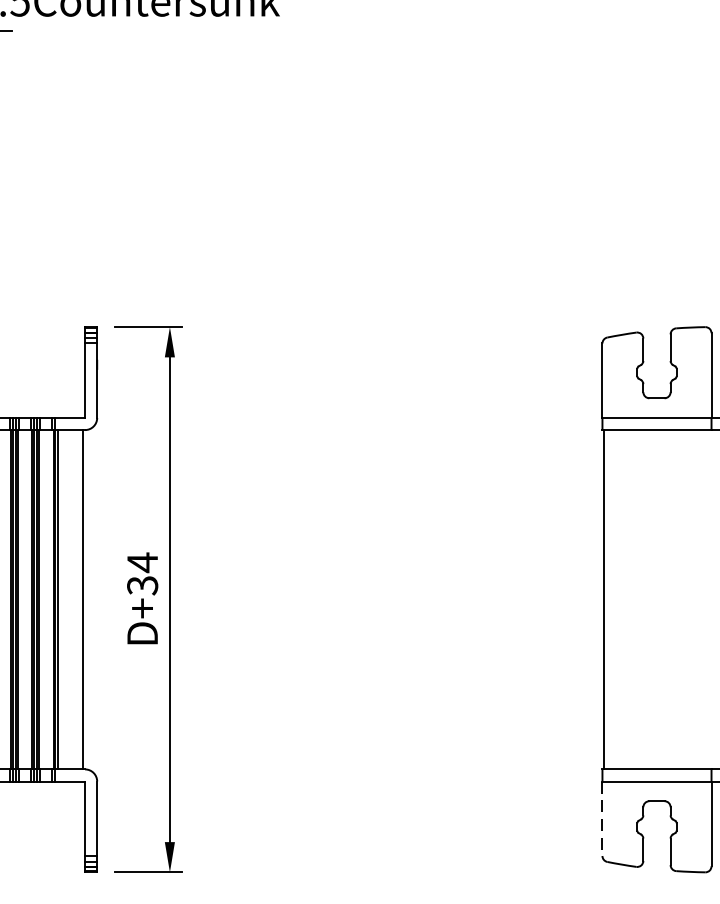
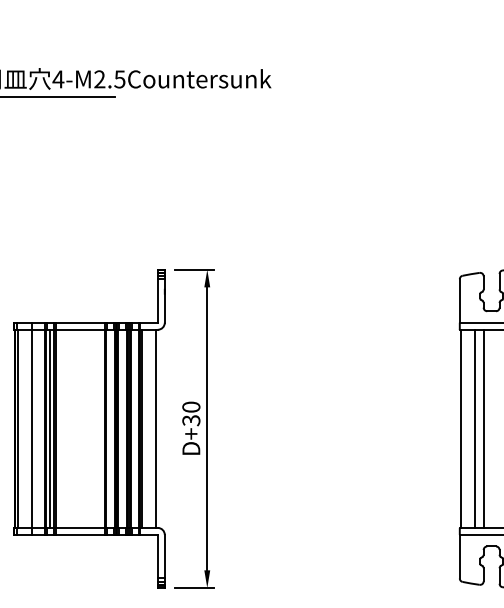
text: (142, 563) -> (191, 407), D+34 -> D+30
line: (629, 599) -> (475, 428), added
line: (643, 599) -> (483, 428), added
line: (601, 818) -> (459, 556), dashed -> solid

